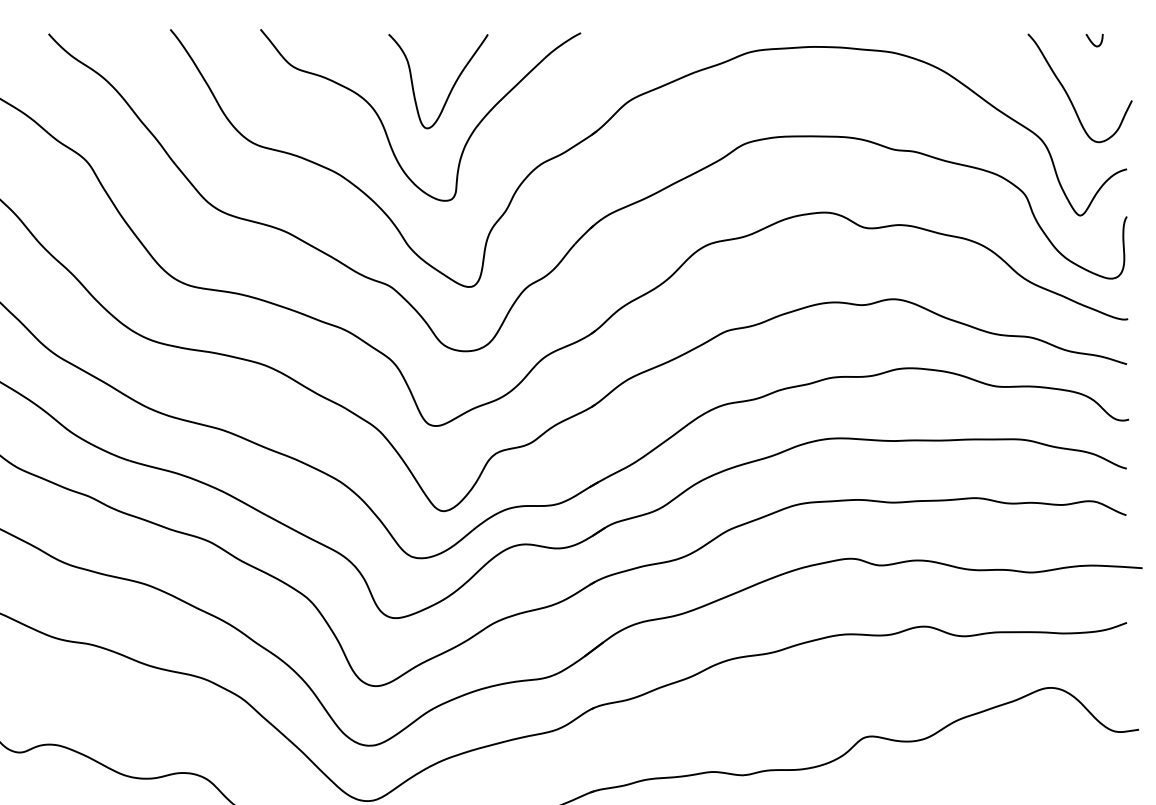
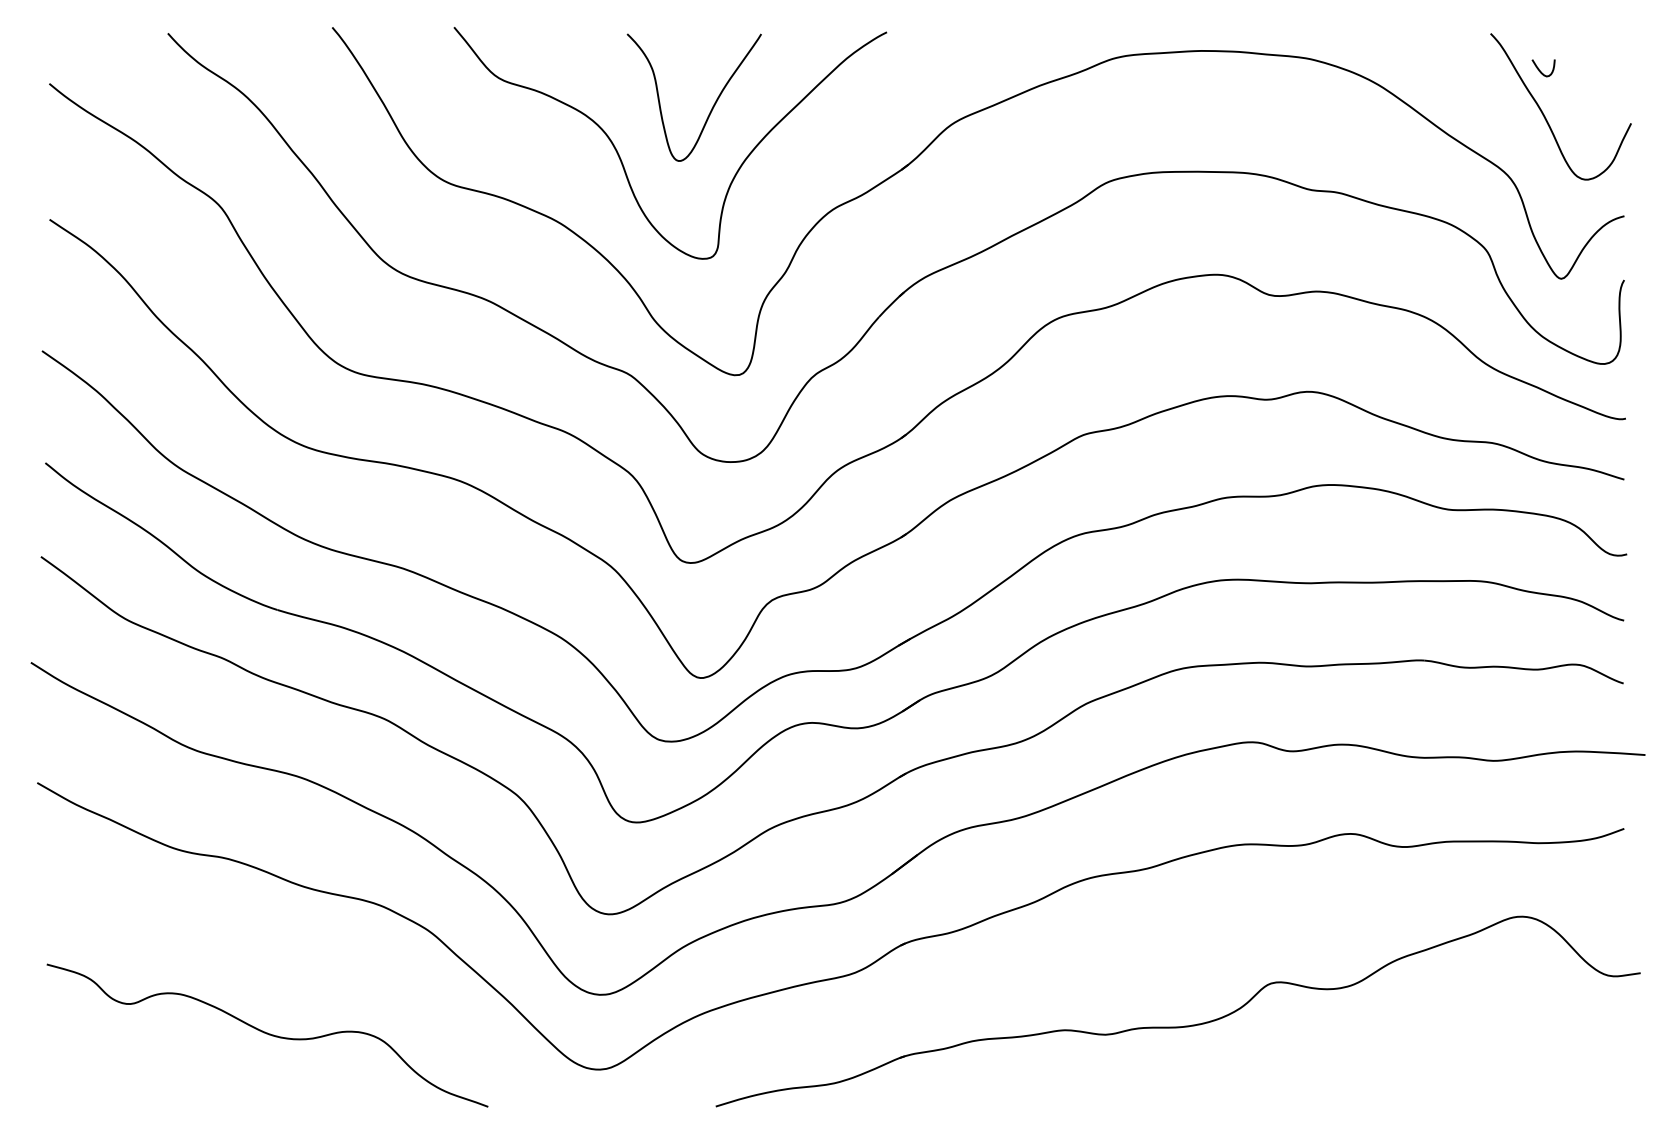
curve: (1092, 42) -> (1540, 70), moved

